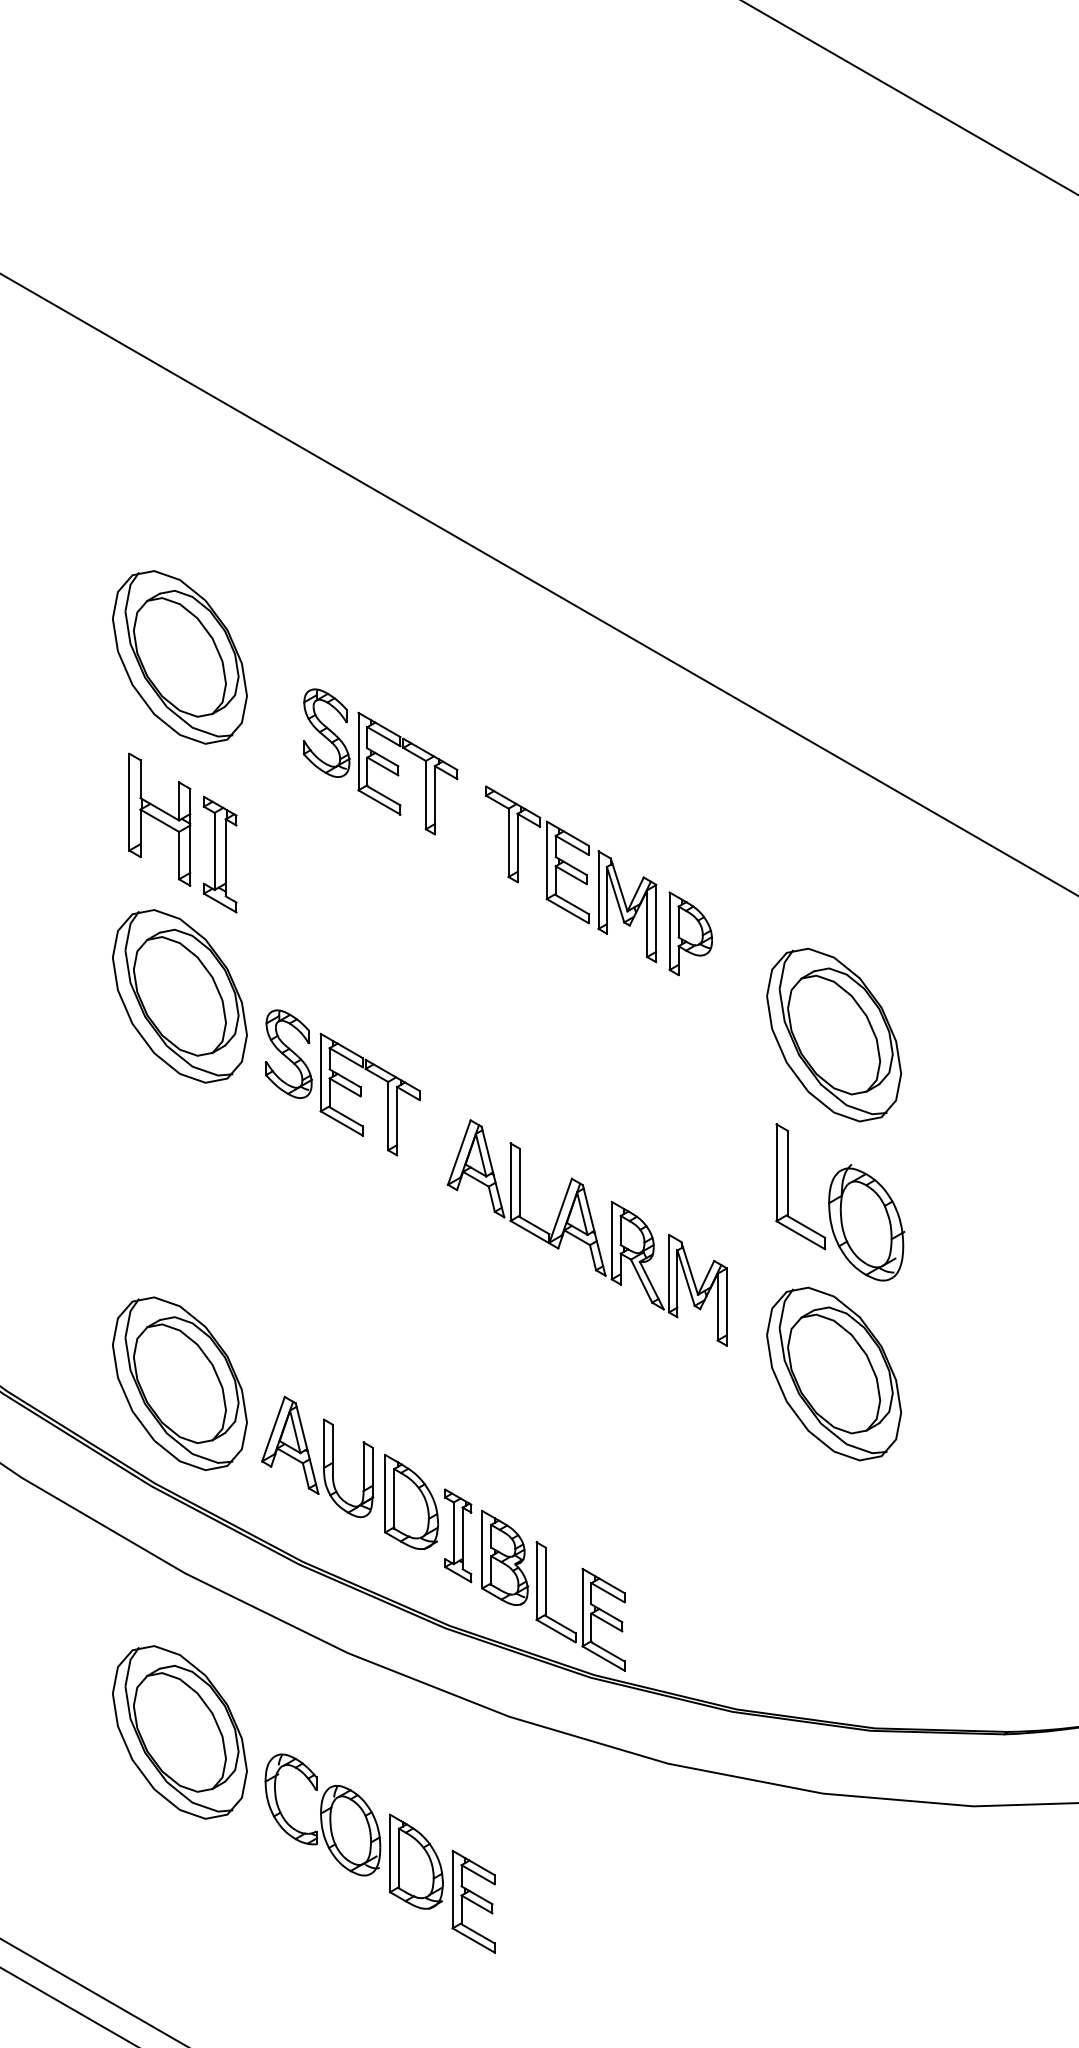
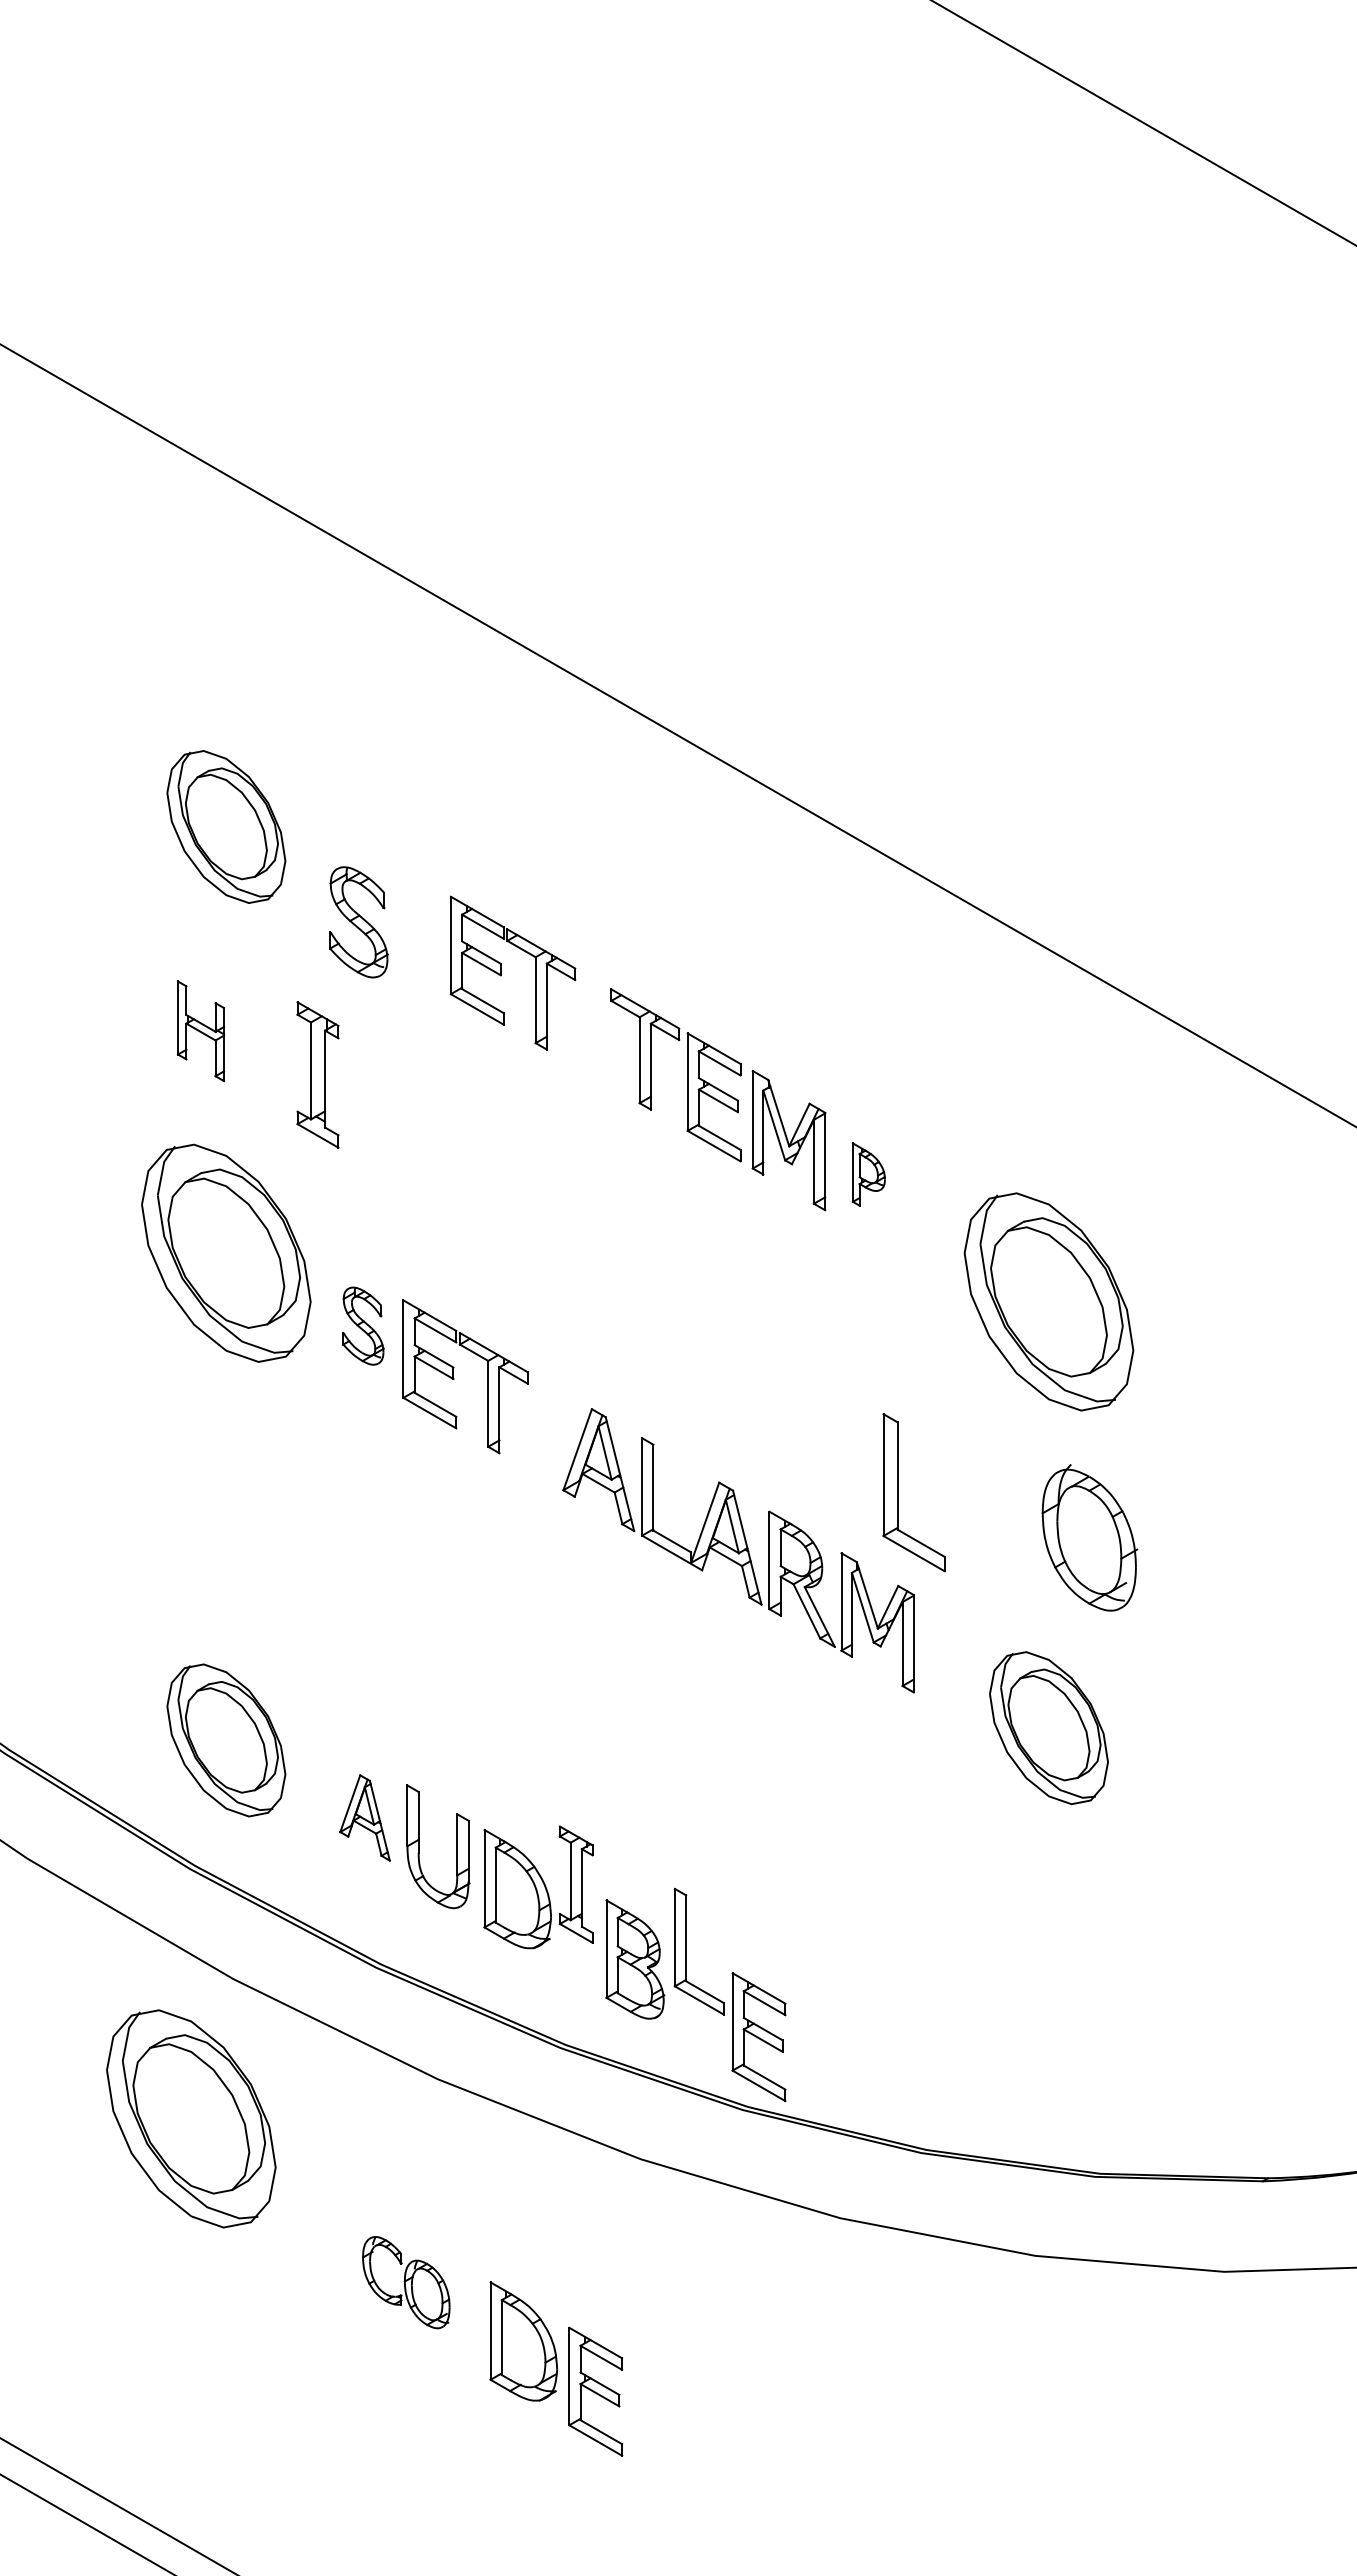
part: (180, 657) -> (226, 826), size x0.7
part: (326, 733) -> (358, 922), moved
part: (159, 820) -> (200, 1031), size x0.6
part: (219, 854) -> (317, 1074), moved
part: (690, 933) -> (868, 1174), size x0.6
part: (289, 1054) -> (363, 1326), size x0.7
part: (788, 1186) -> (898, 1492), moved
part: (833, 1373) -> (1048, 1727), size x0.7
part: (180, 1383) -> (226, 1740), size x0.7
part: (289, 1445) -> (364, 1817), size x0.7
part: (457, 1535) -> (575, 1884), moved
part: (545, 1592) -> (686, 1951), moved
part: (180, 1732) -> (191, 2118), moved
part: (323, 1814) -> (406, 2282), size x0.6

